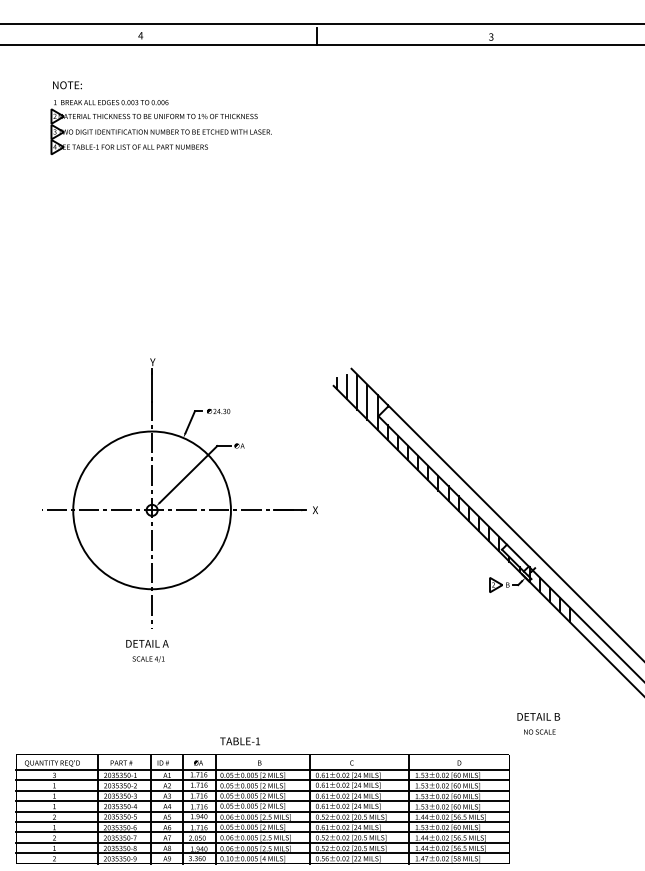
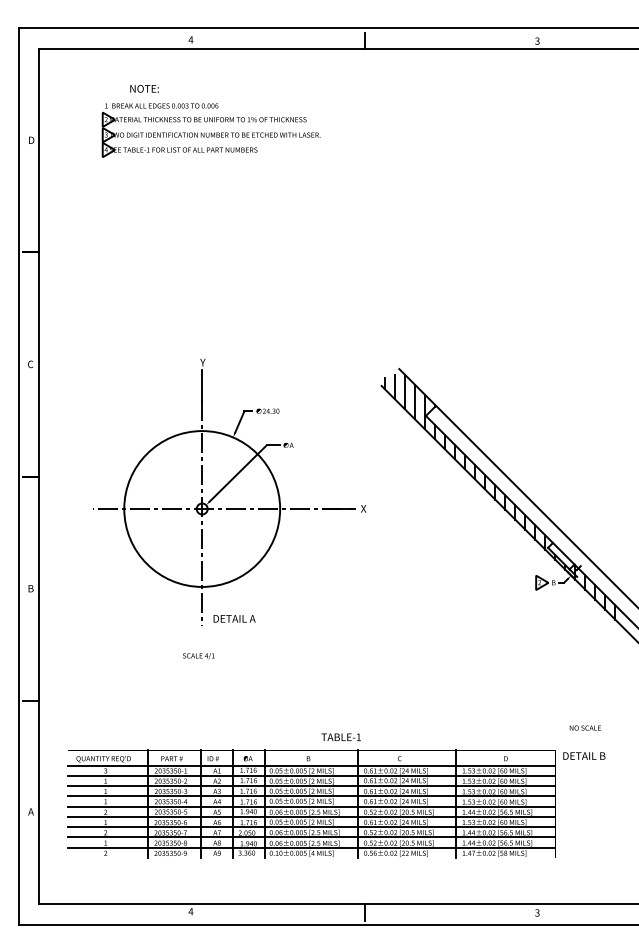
text: (67, 84) -> (144, 88), moved
text: (147, 643) -> (234, 618), moved
text: (538, 716) -> (584, 755), moved
text: (239, 741) -> (340, 737), moved

